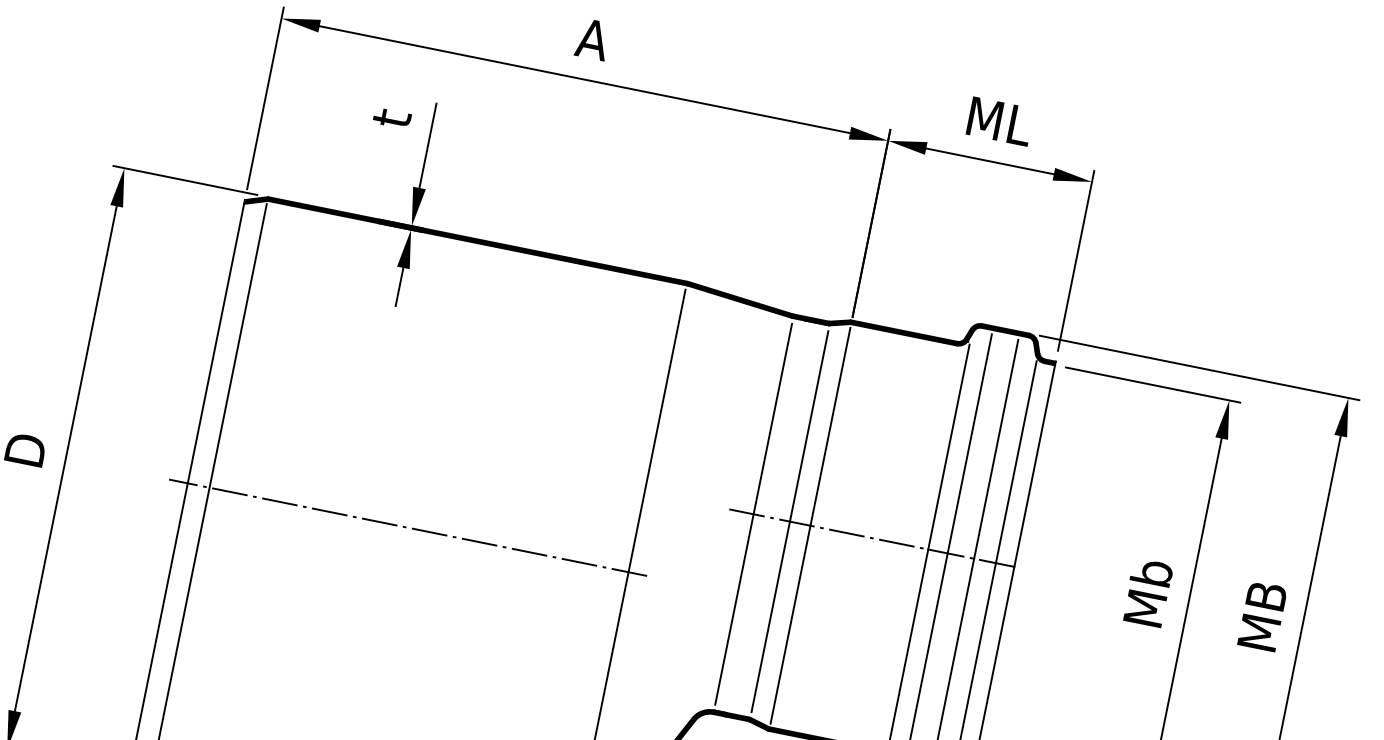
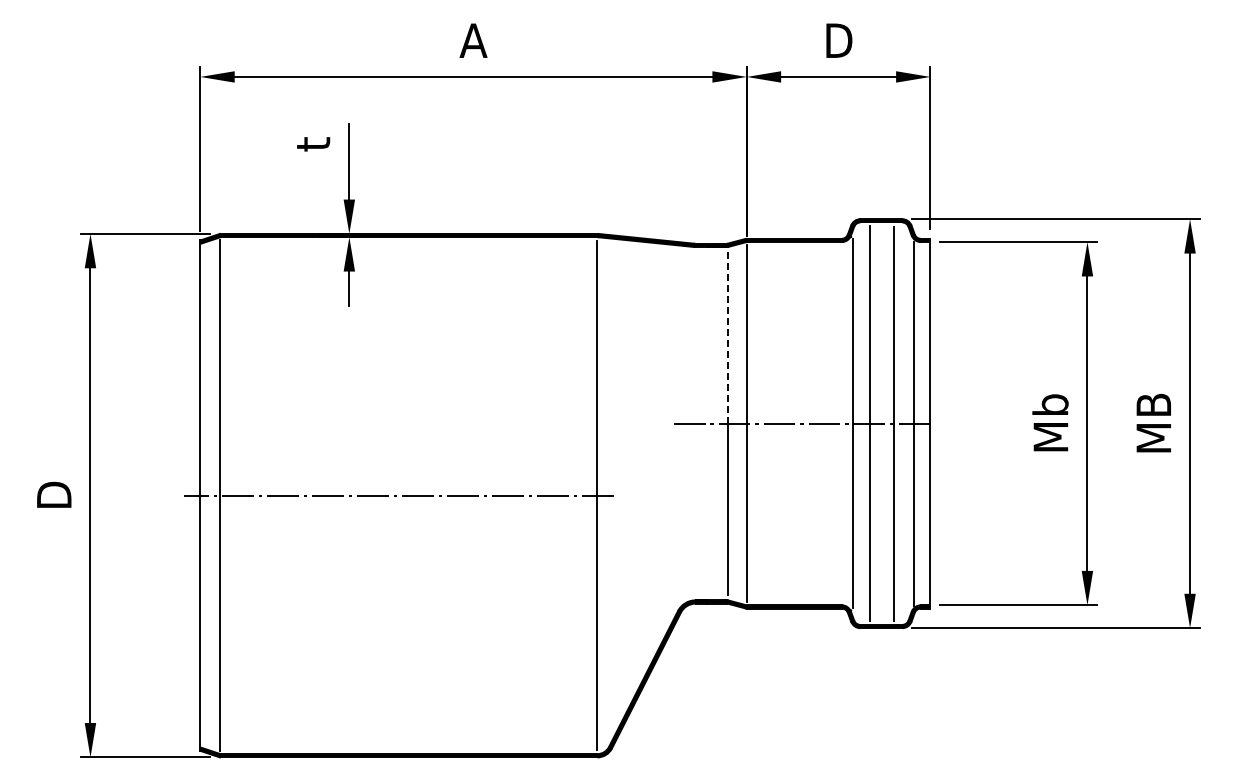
text: (1000, 121) -> (840, 40), ML -> D
line: (809, 425) -> (728, 337), solid -> dashed
line: (753, 514) -> (695, 423), removed

